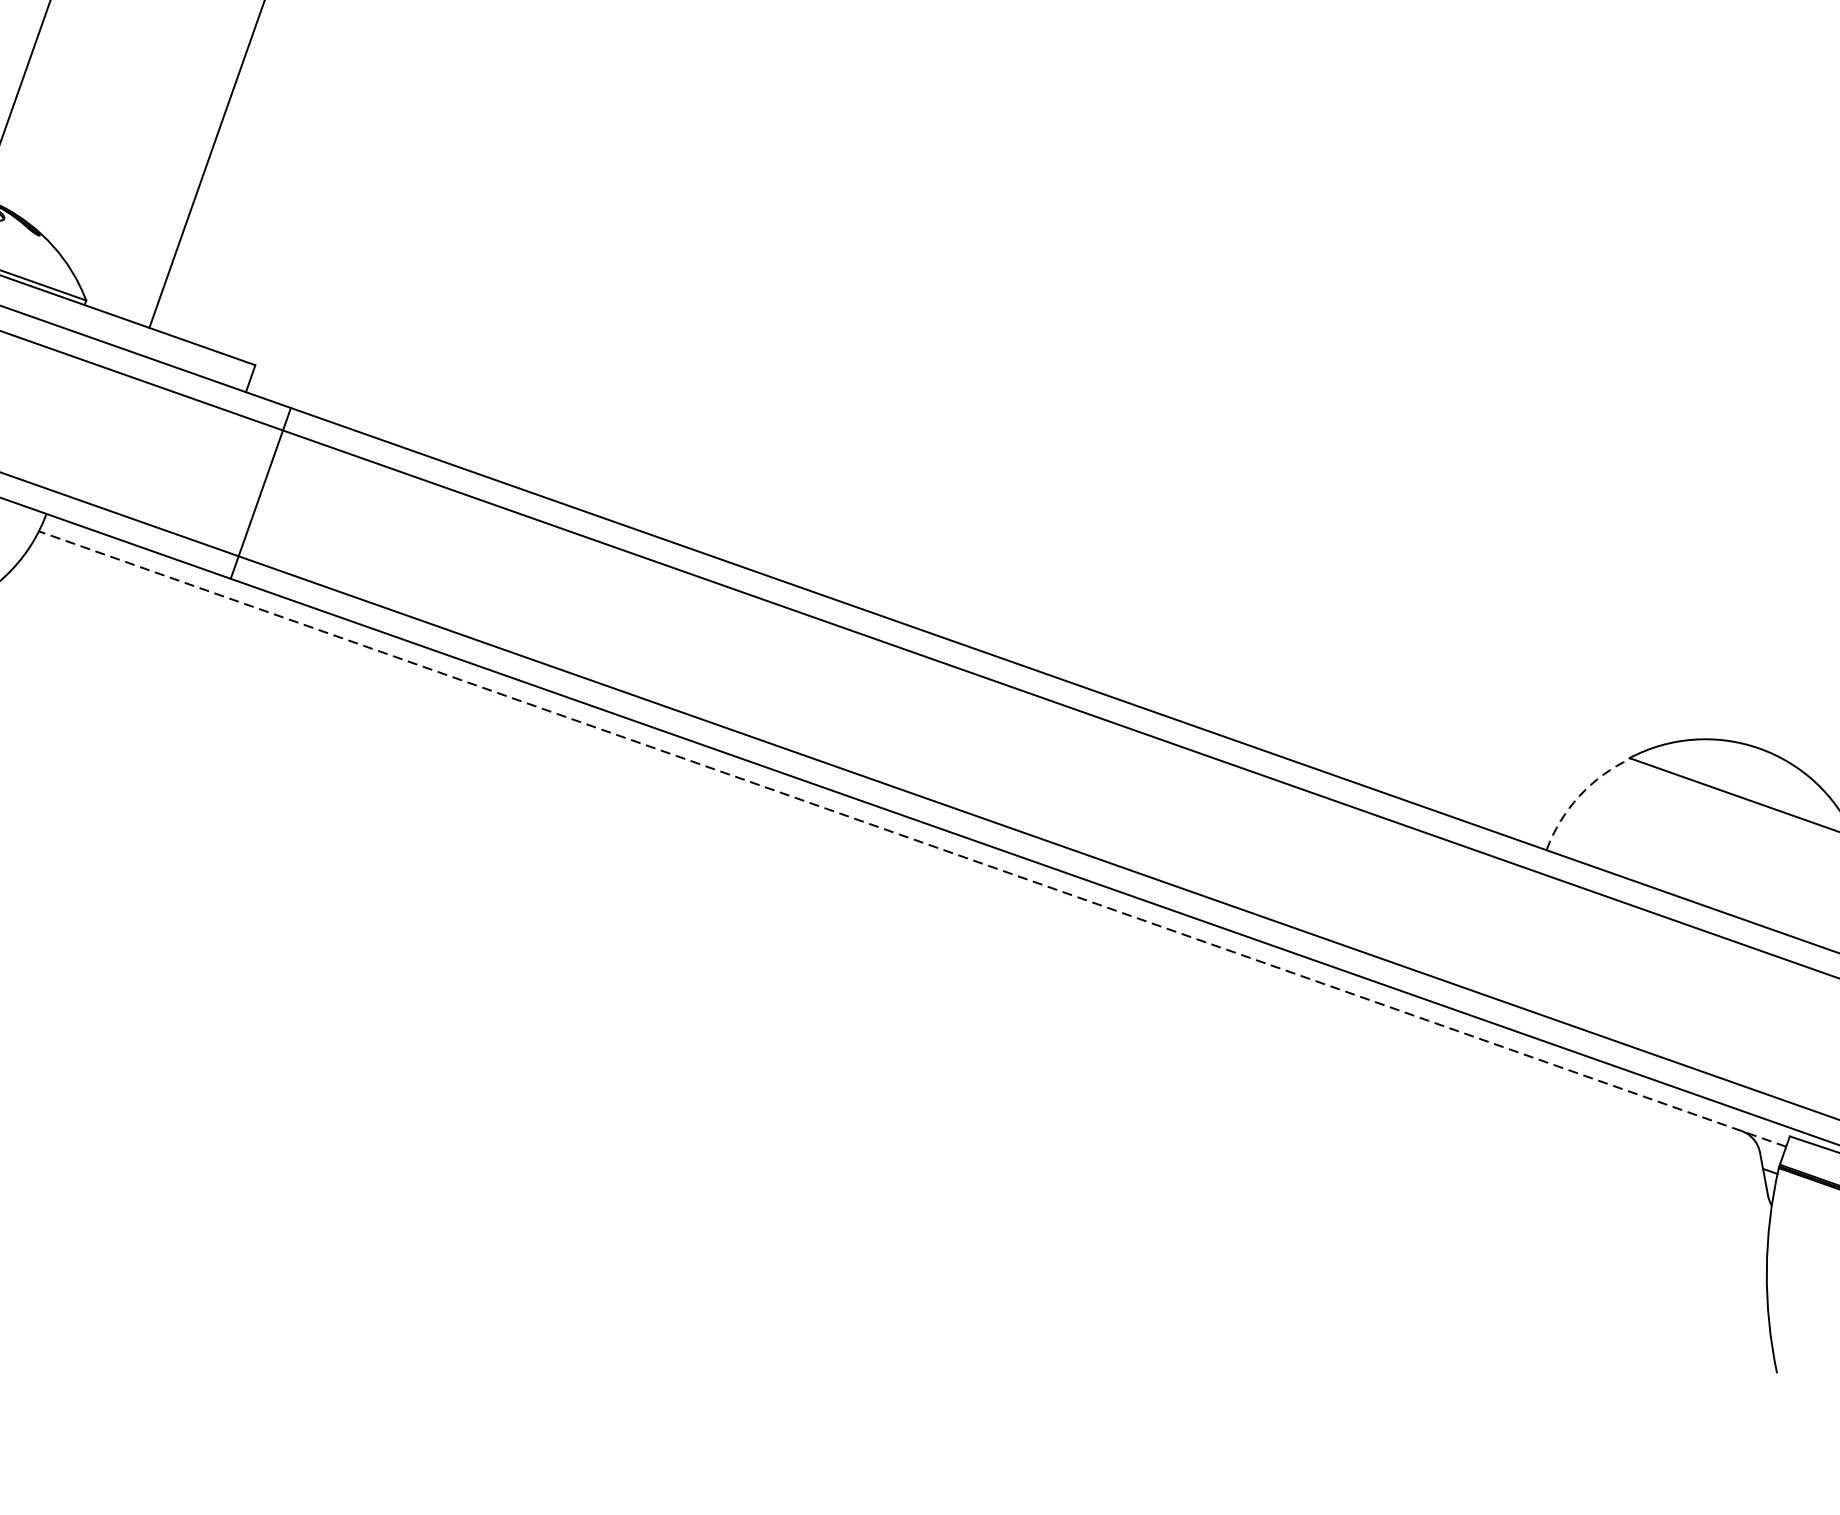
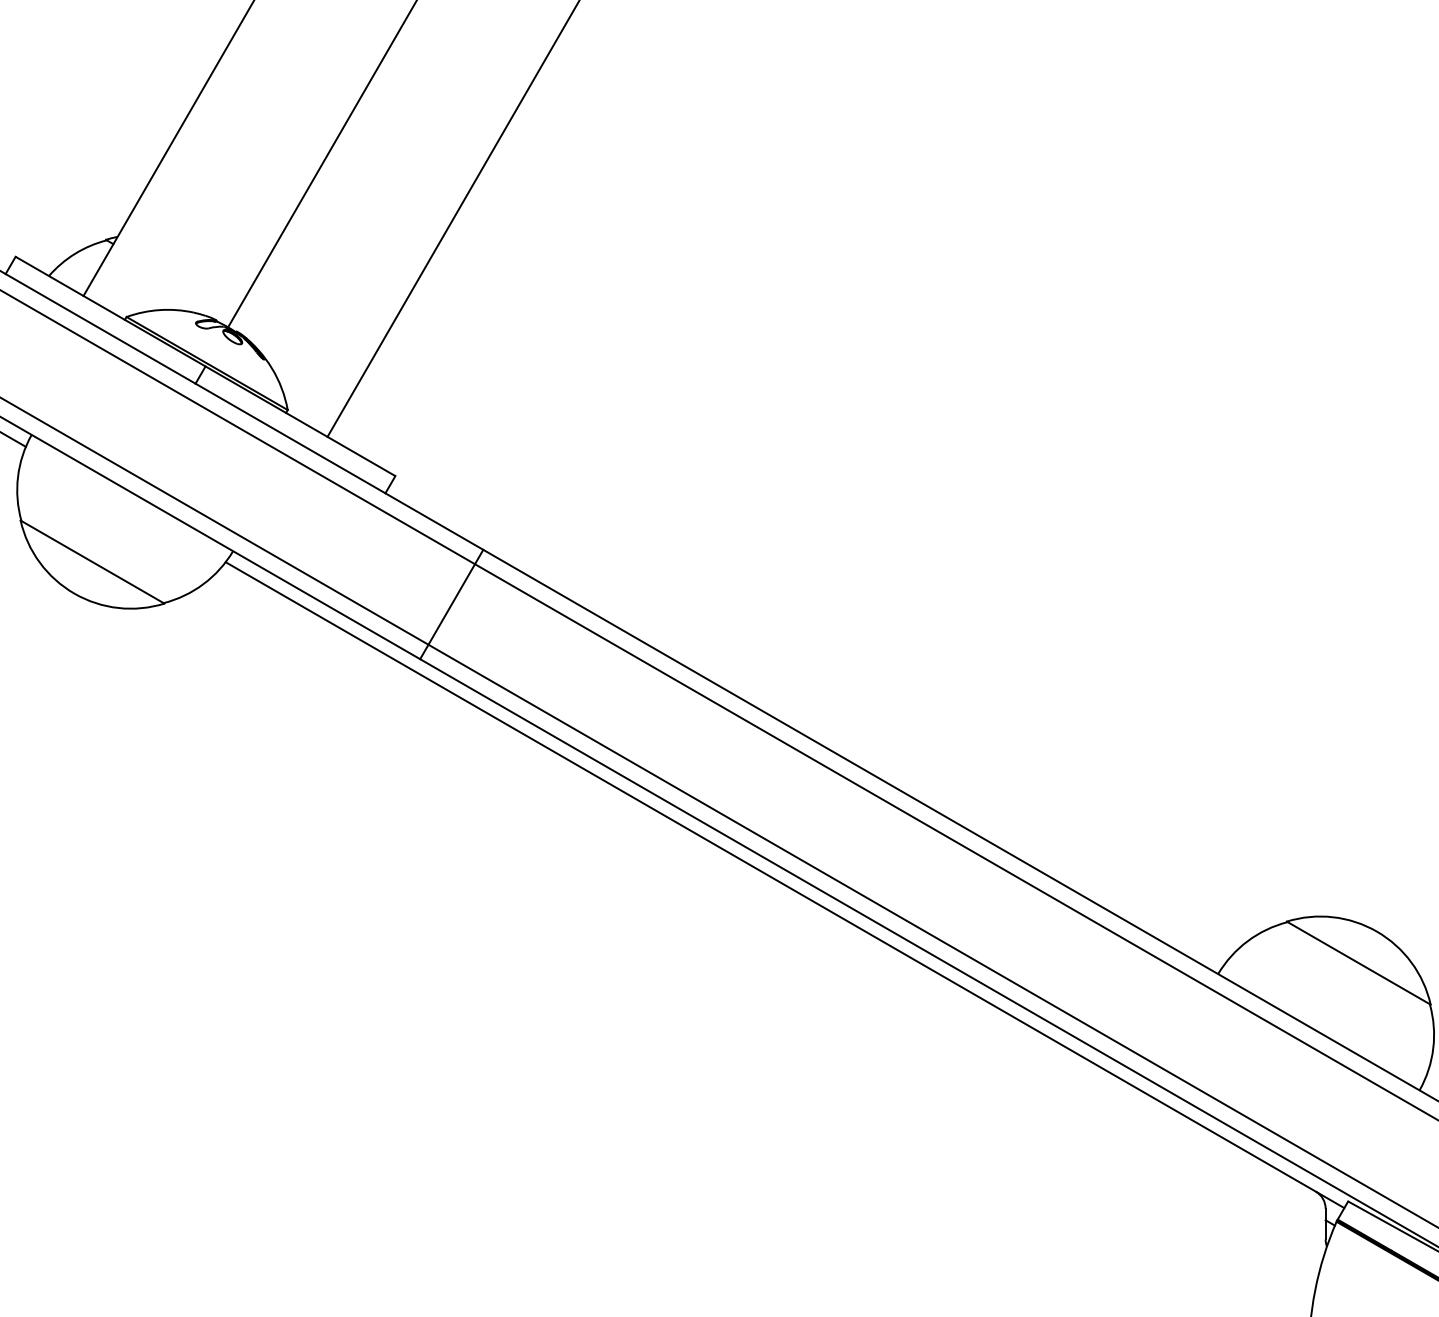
line: (260, 493) -> (451, 604), moved
arc: (1579, 796) -> (1247, 941), dashed -> solid
line: (913, 839) -> (785, 885), dashed -> solid

